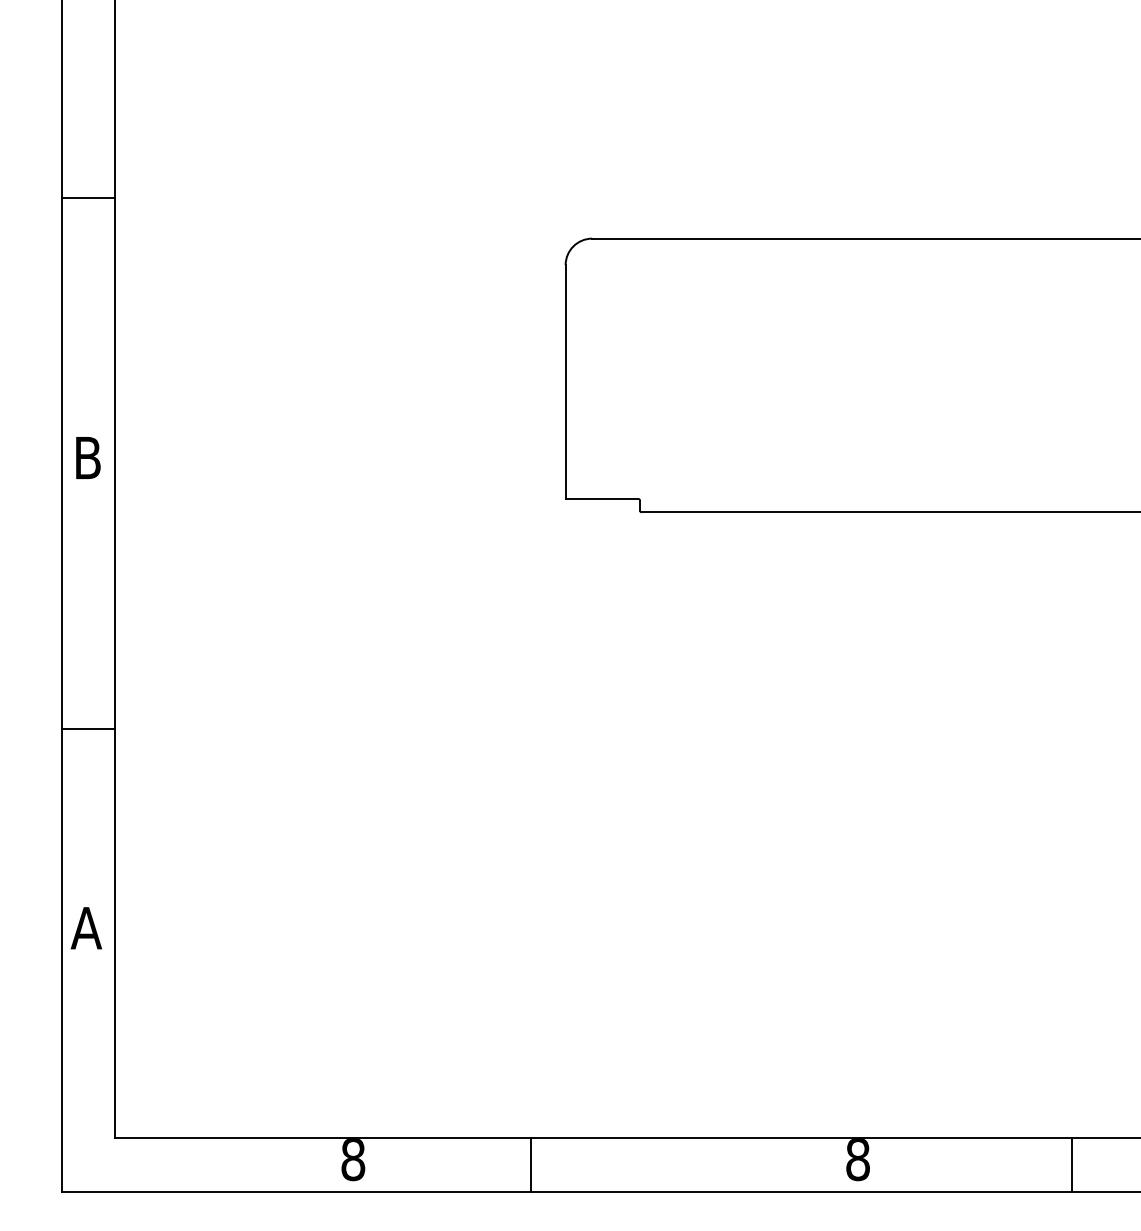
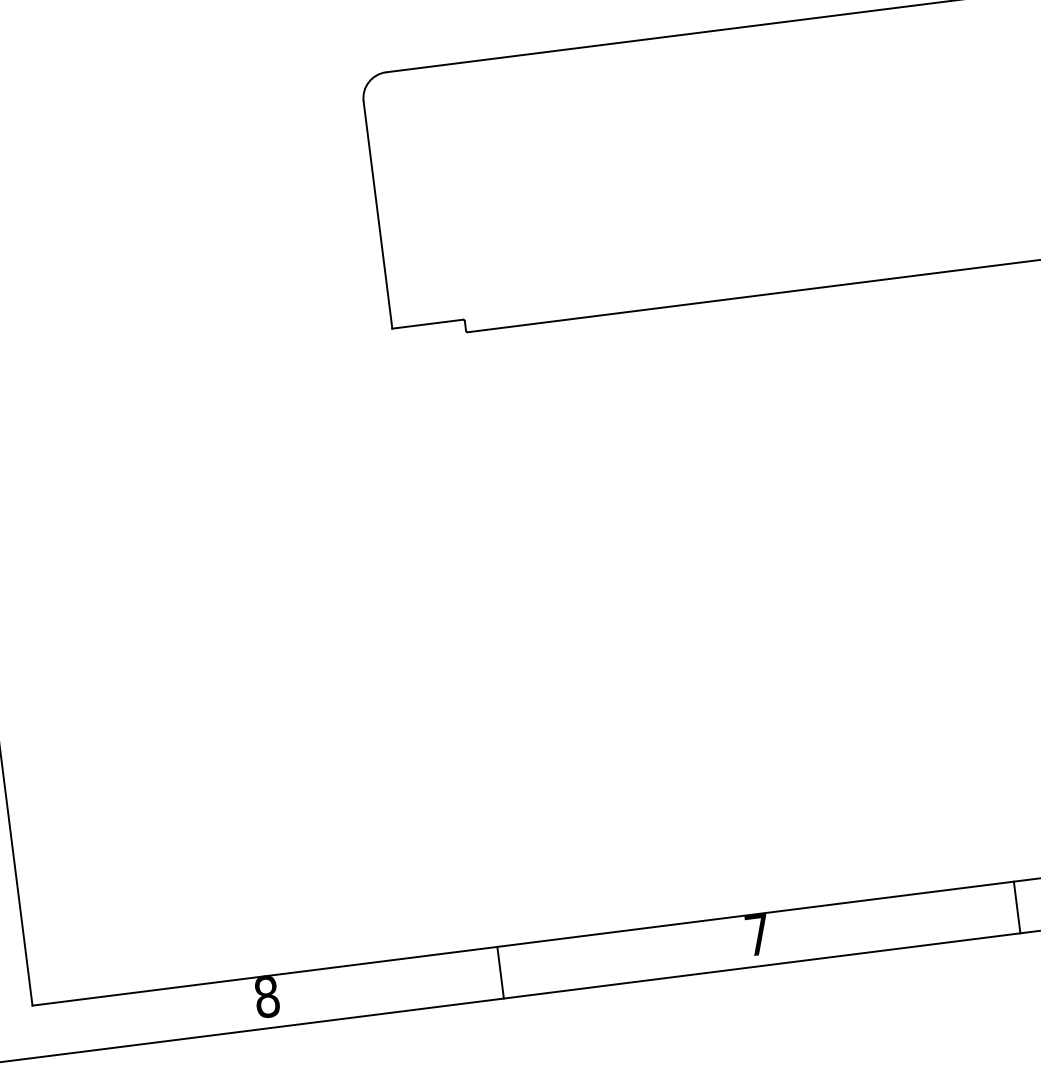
text: (857, 1160) -> (757, 935), 8 -> 7
line: (530, 1164) -> (500, 972), moved
line: (1072, 1164) -> (1017, 906), moved

